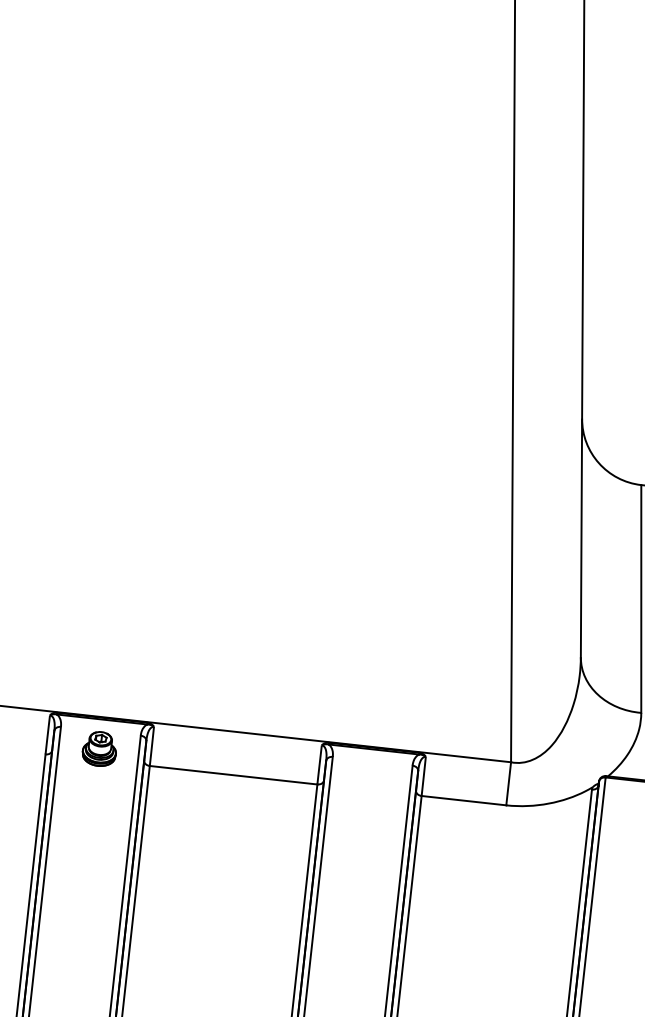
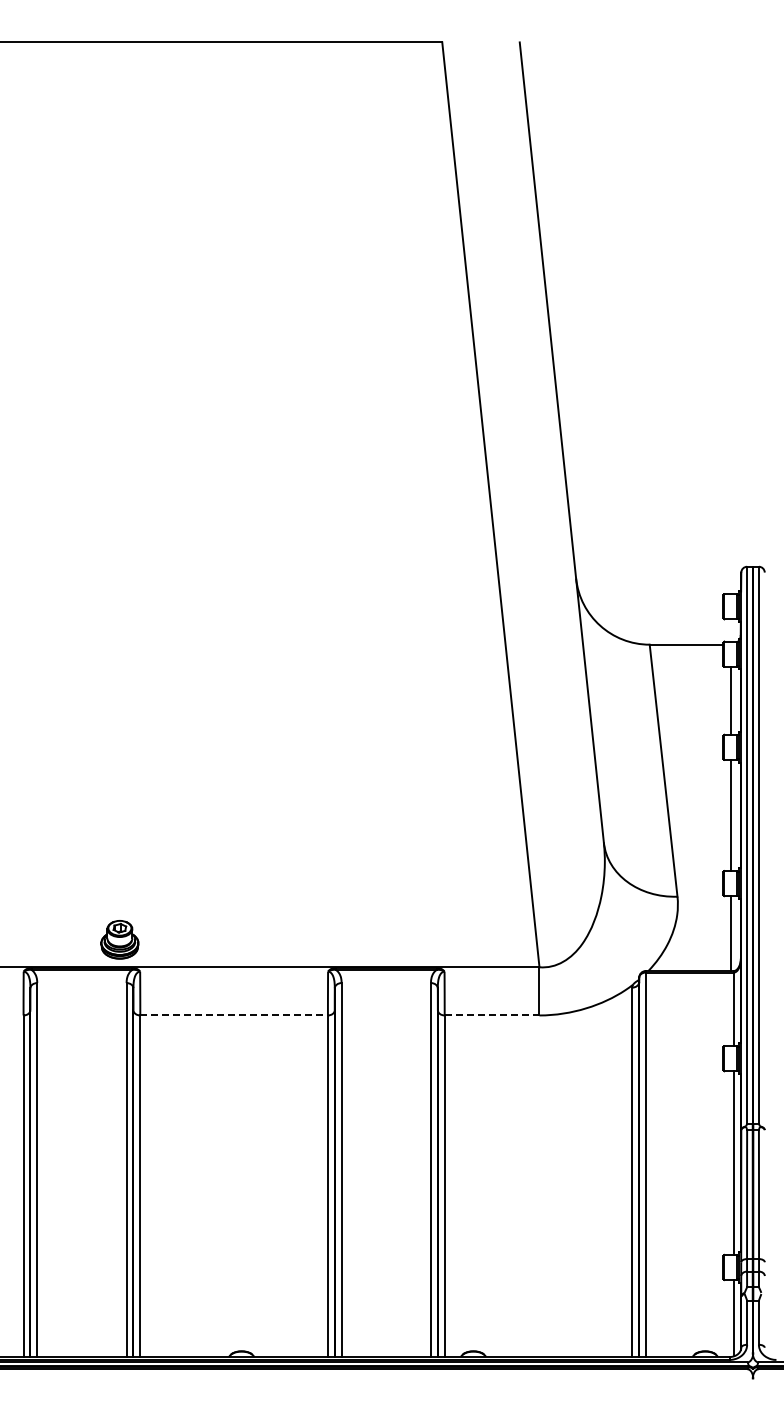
part: (99, 748) -> (119, 939), moved
line: (233, 775) -> (234, 1015), solid -> dashed
line: (464, 800) -> (492, 1015), solid -> dashed

